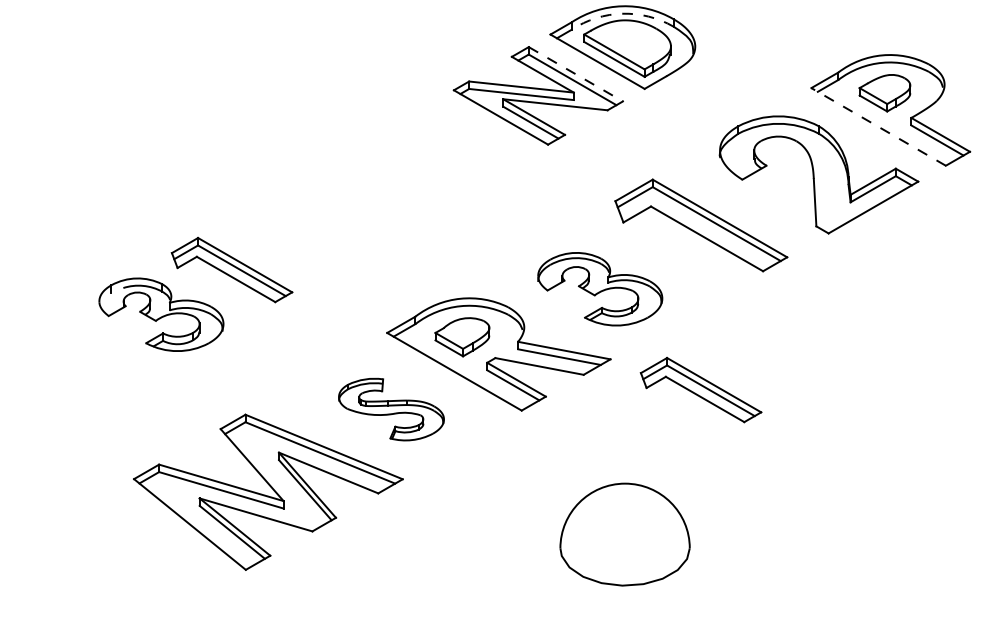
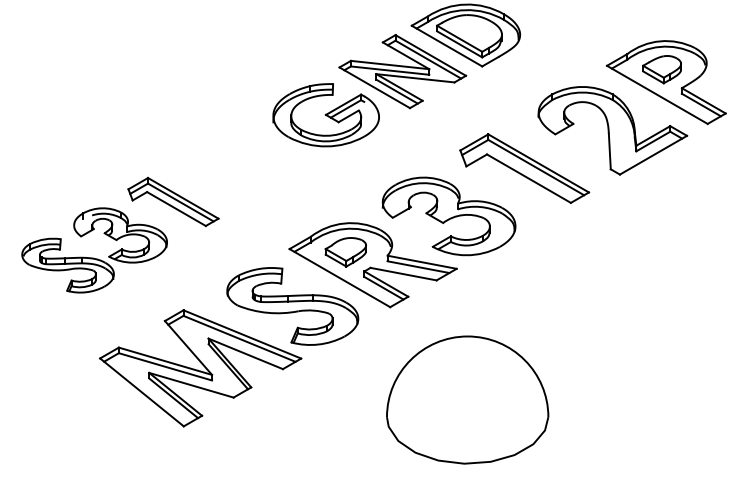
arc: (622, 13) -> (465, 9), dashed -> solid
line: (576, 74) -> (431, 55), dashed -> solid
line: (878, 126) -> (657, 94), dashed -> solid
part: (435, 153) -> (325, 114), added
part: (599, 288) -> (448, 215), size x1.43
part: (91, 354) -> (68, 265), added
part: (700, 389) -> (524, 291), removed
part: (391, 409) -> (292, 306), size x1.67
part: (624, 534) -> (467, 399), size x1.67

